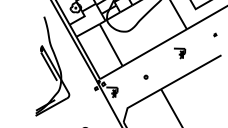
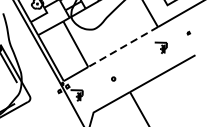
line: (154, 47) -> (122, 46), solid -> dashed
part: (180, 53) -> (161, 47), moved

